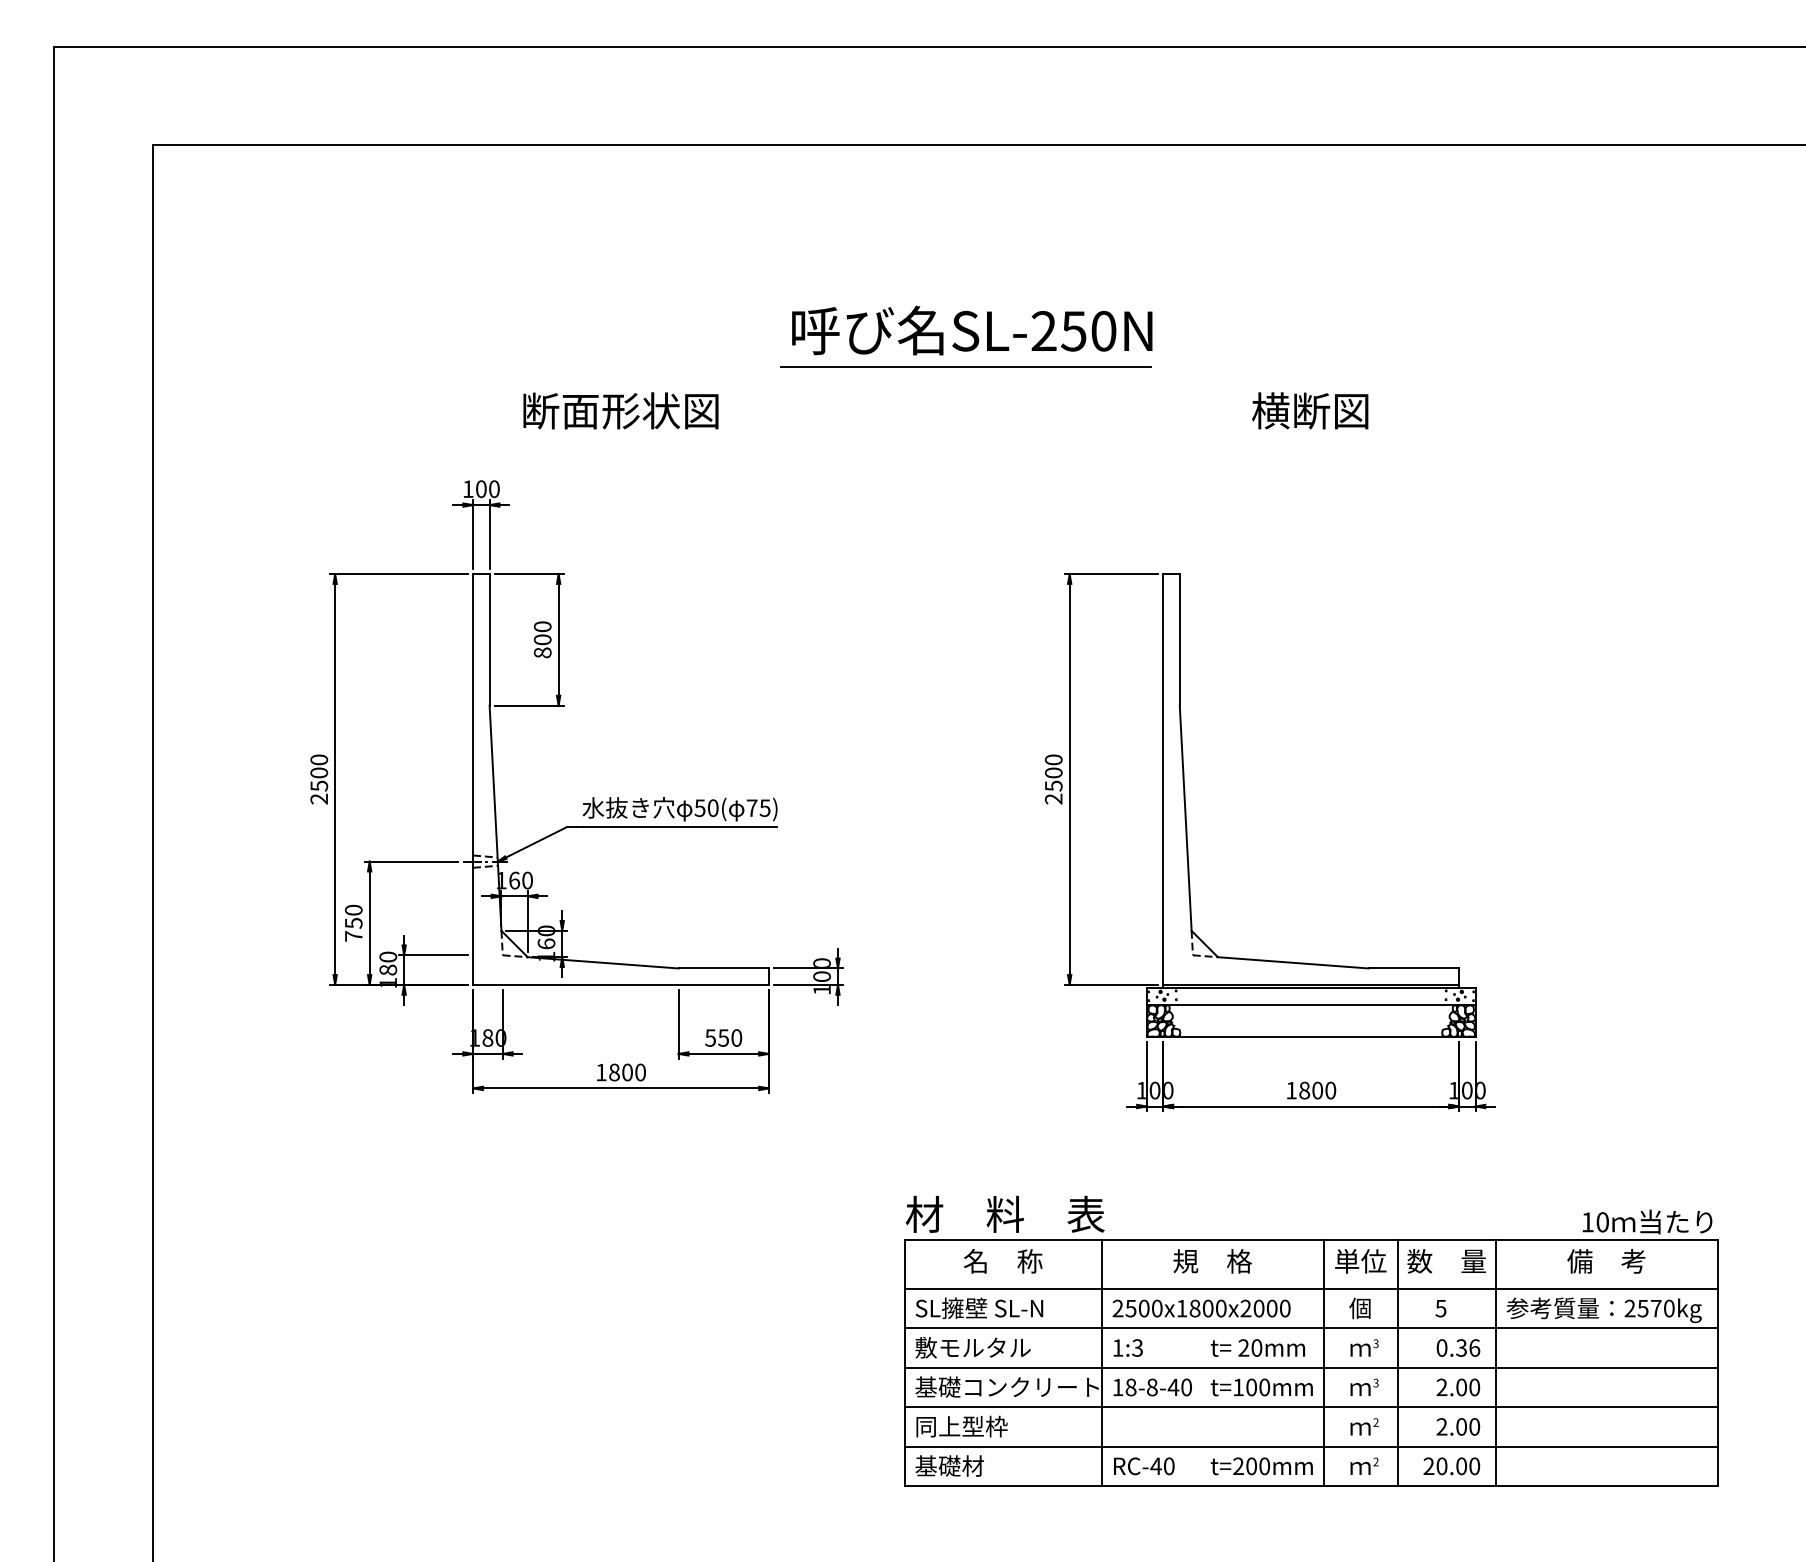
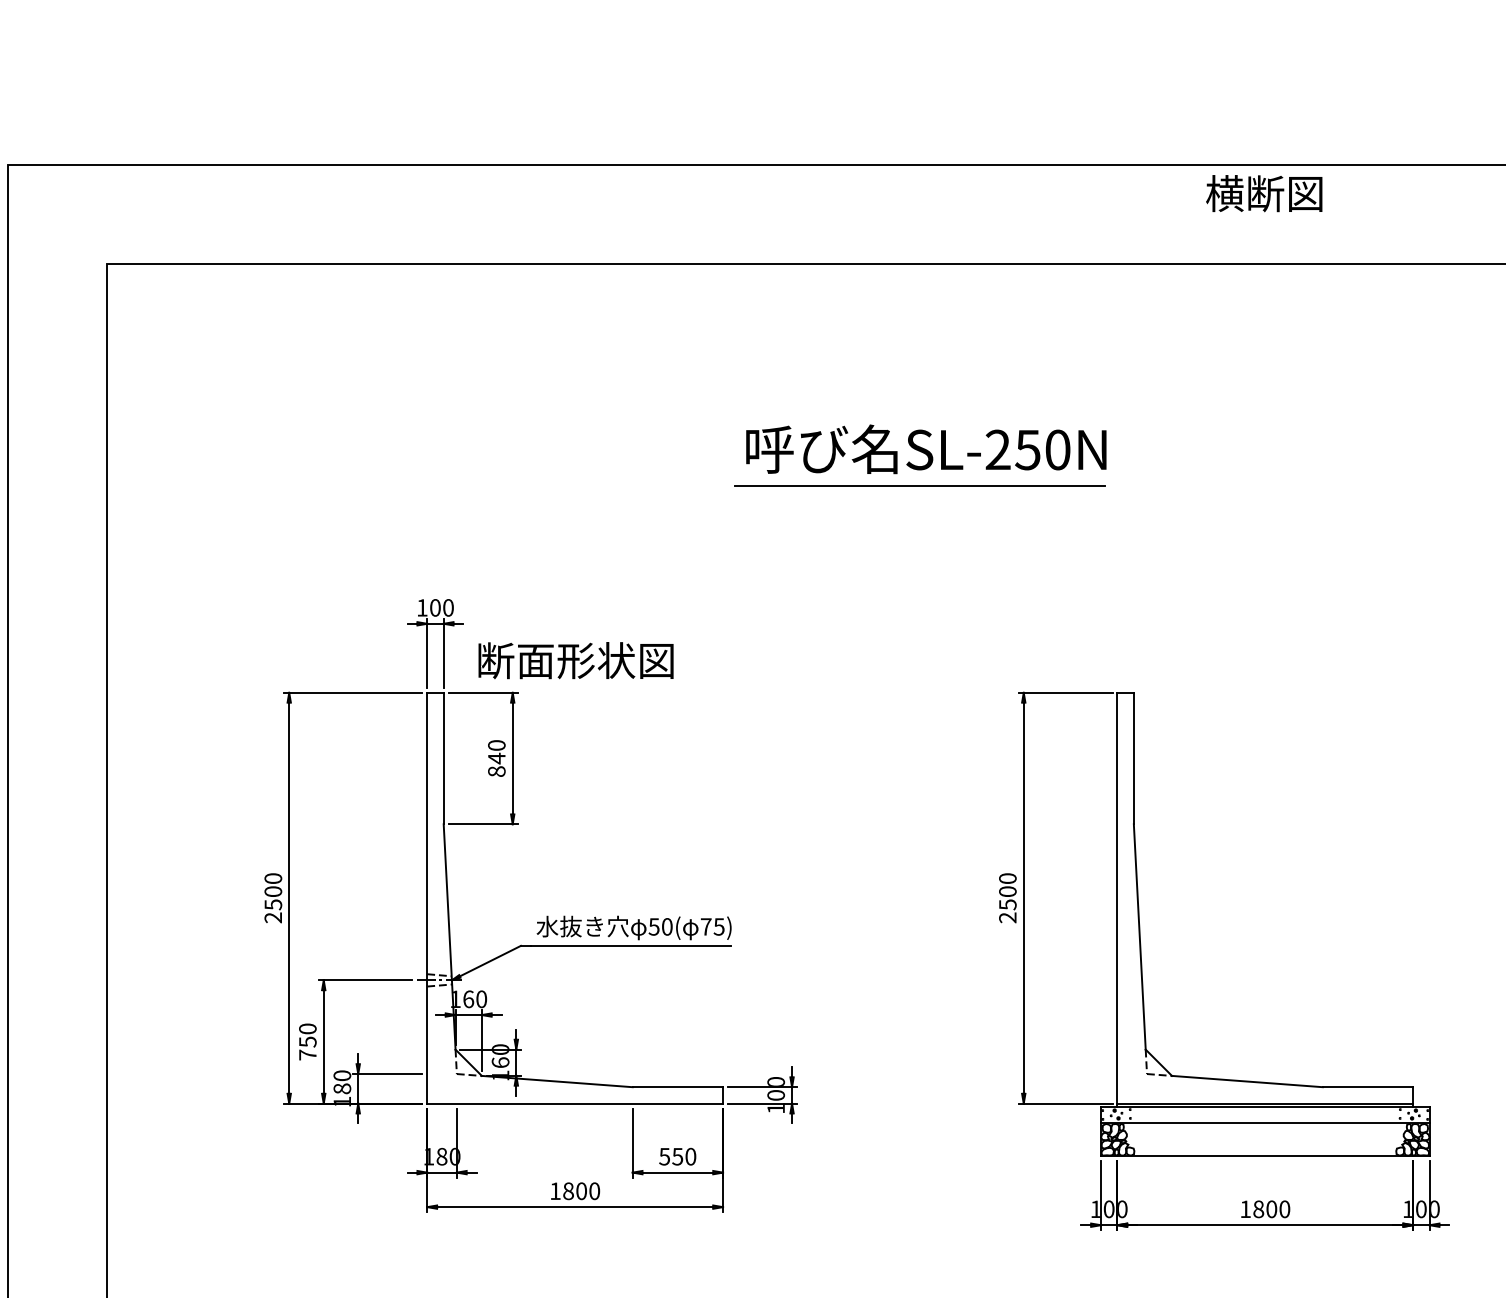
text: (620, 410) -> (575, 660), moved
text: (1310, 410) -> (1264, 193), moved
text: (542, 639) -> (496, 758), 800 -> 840

